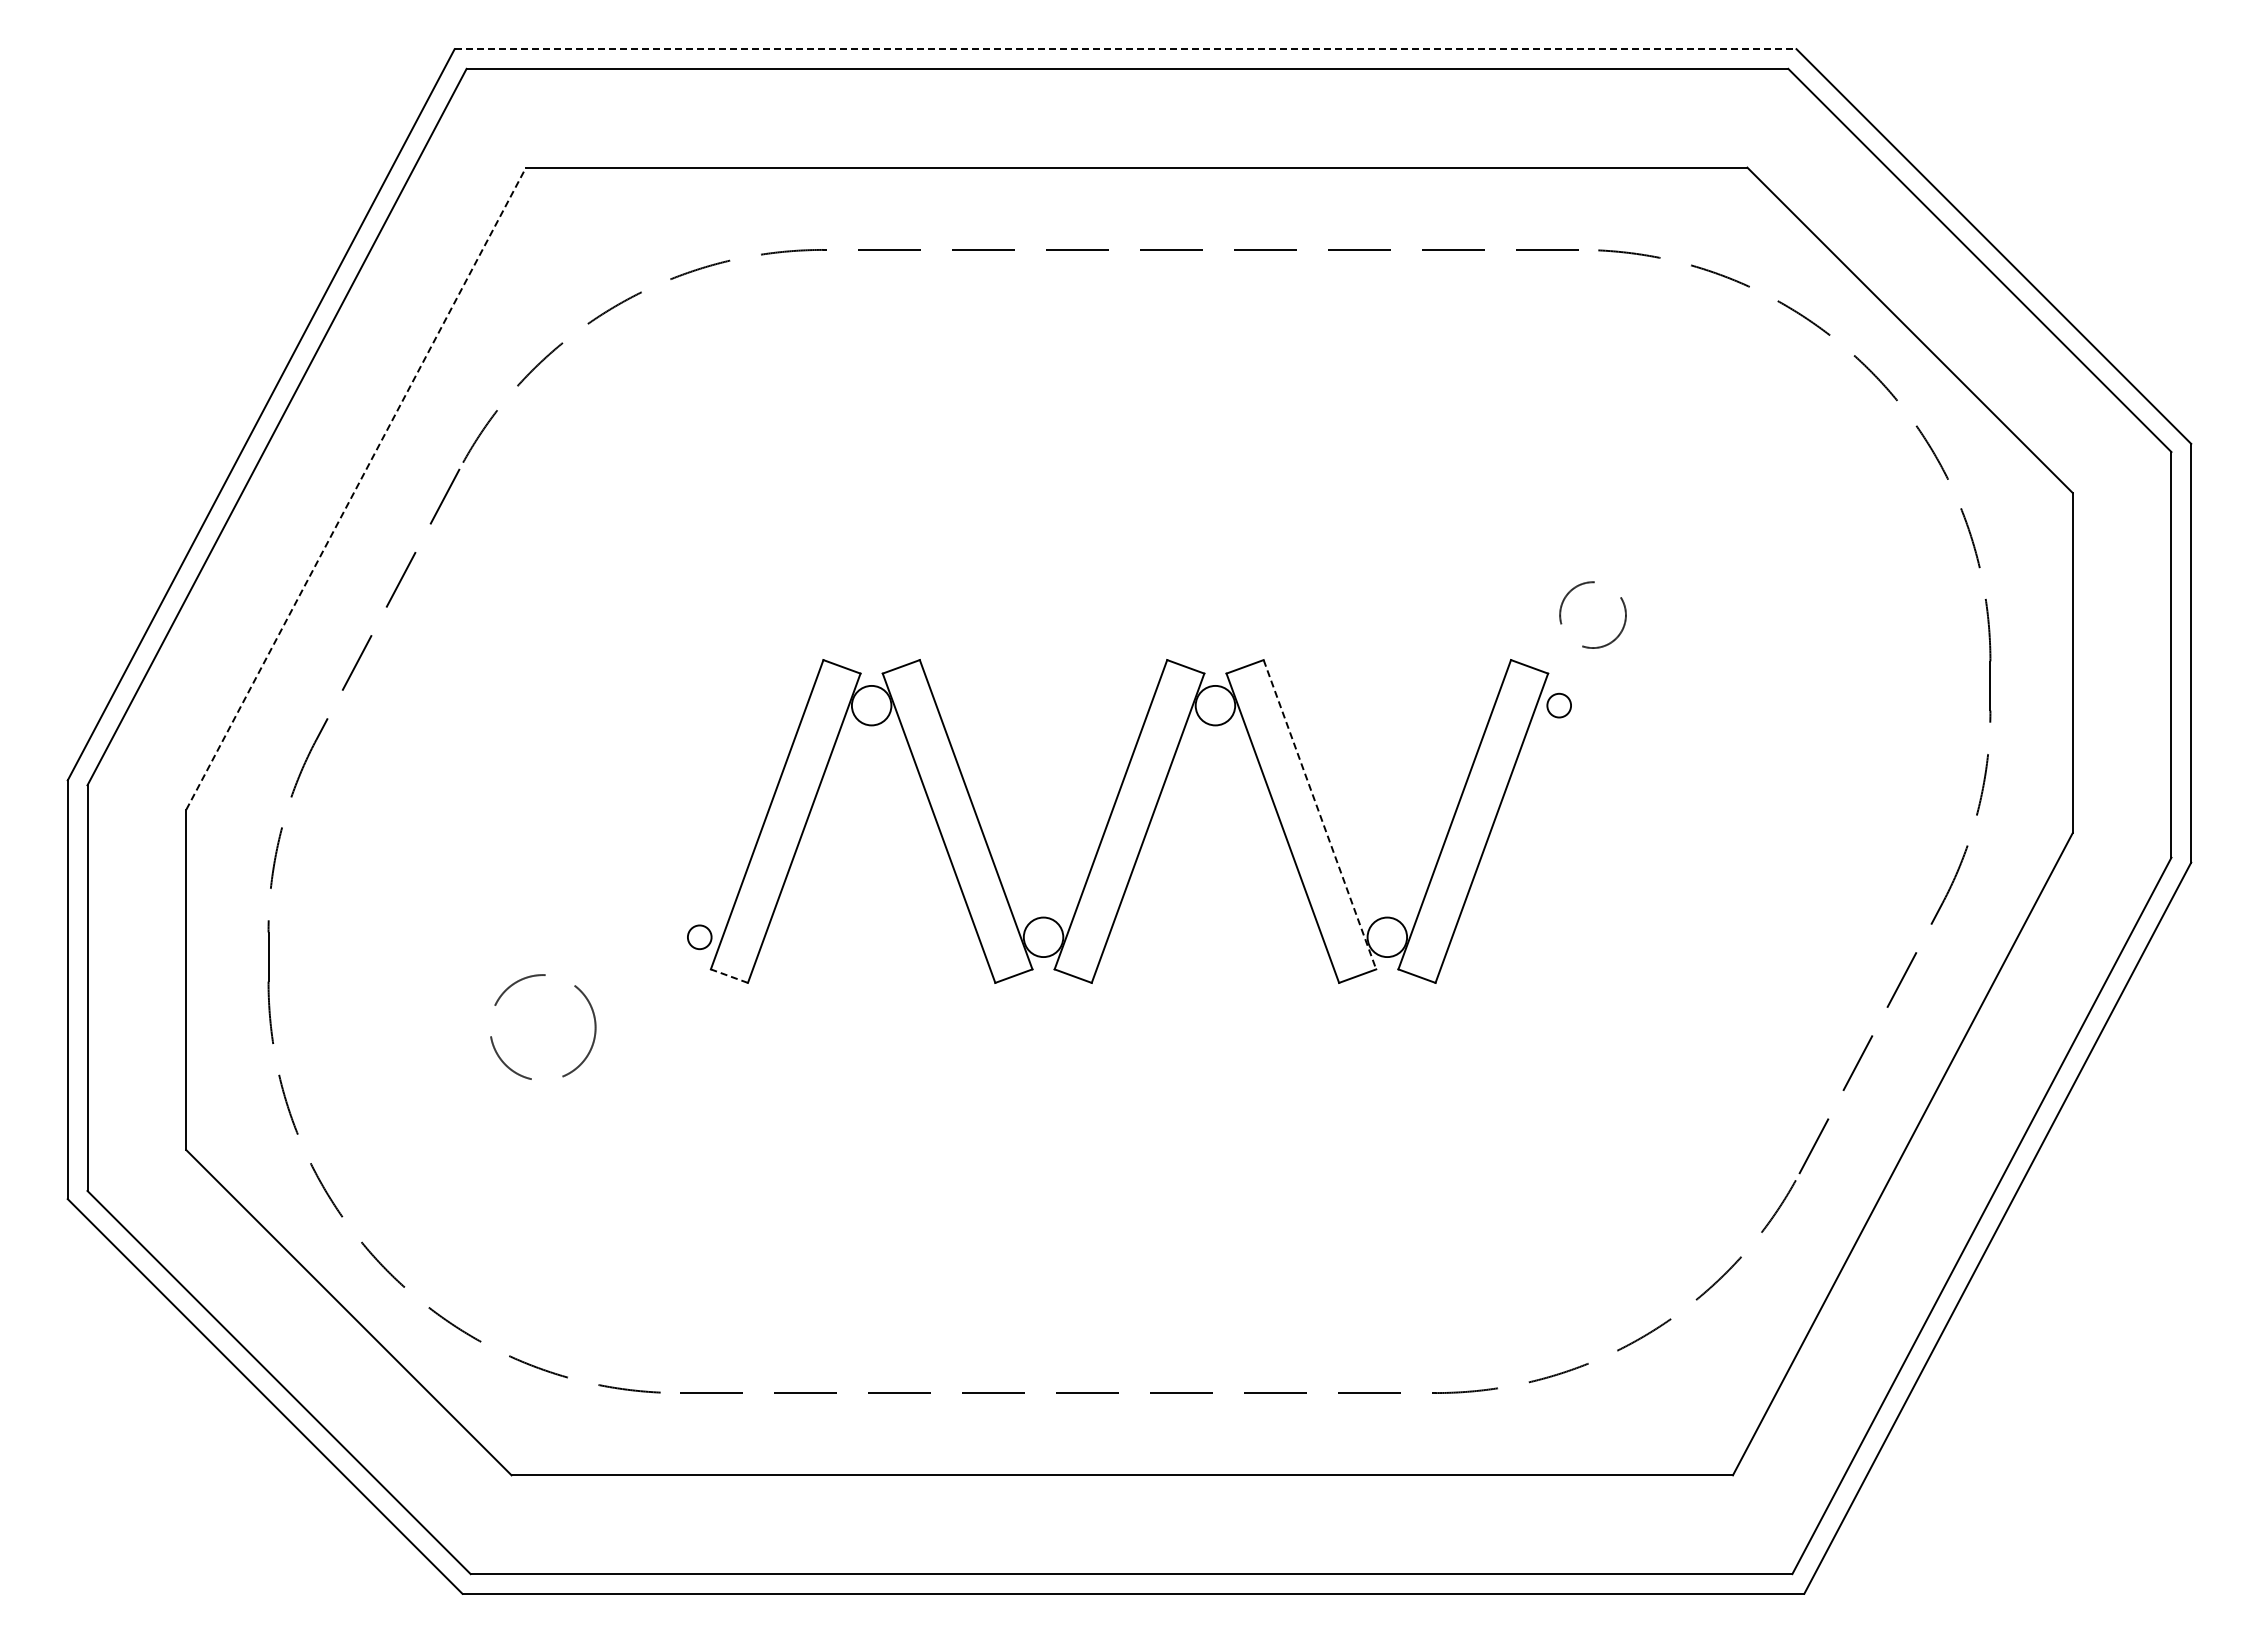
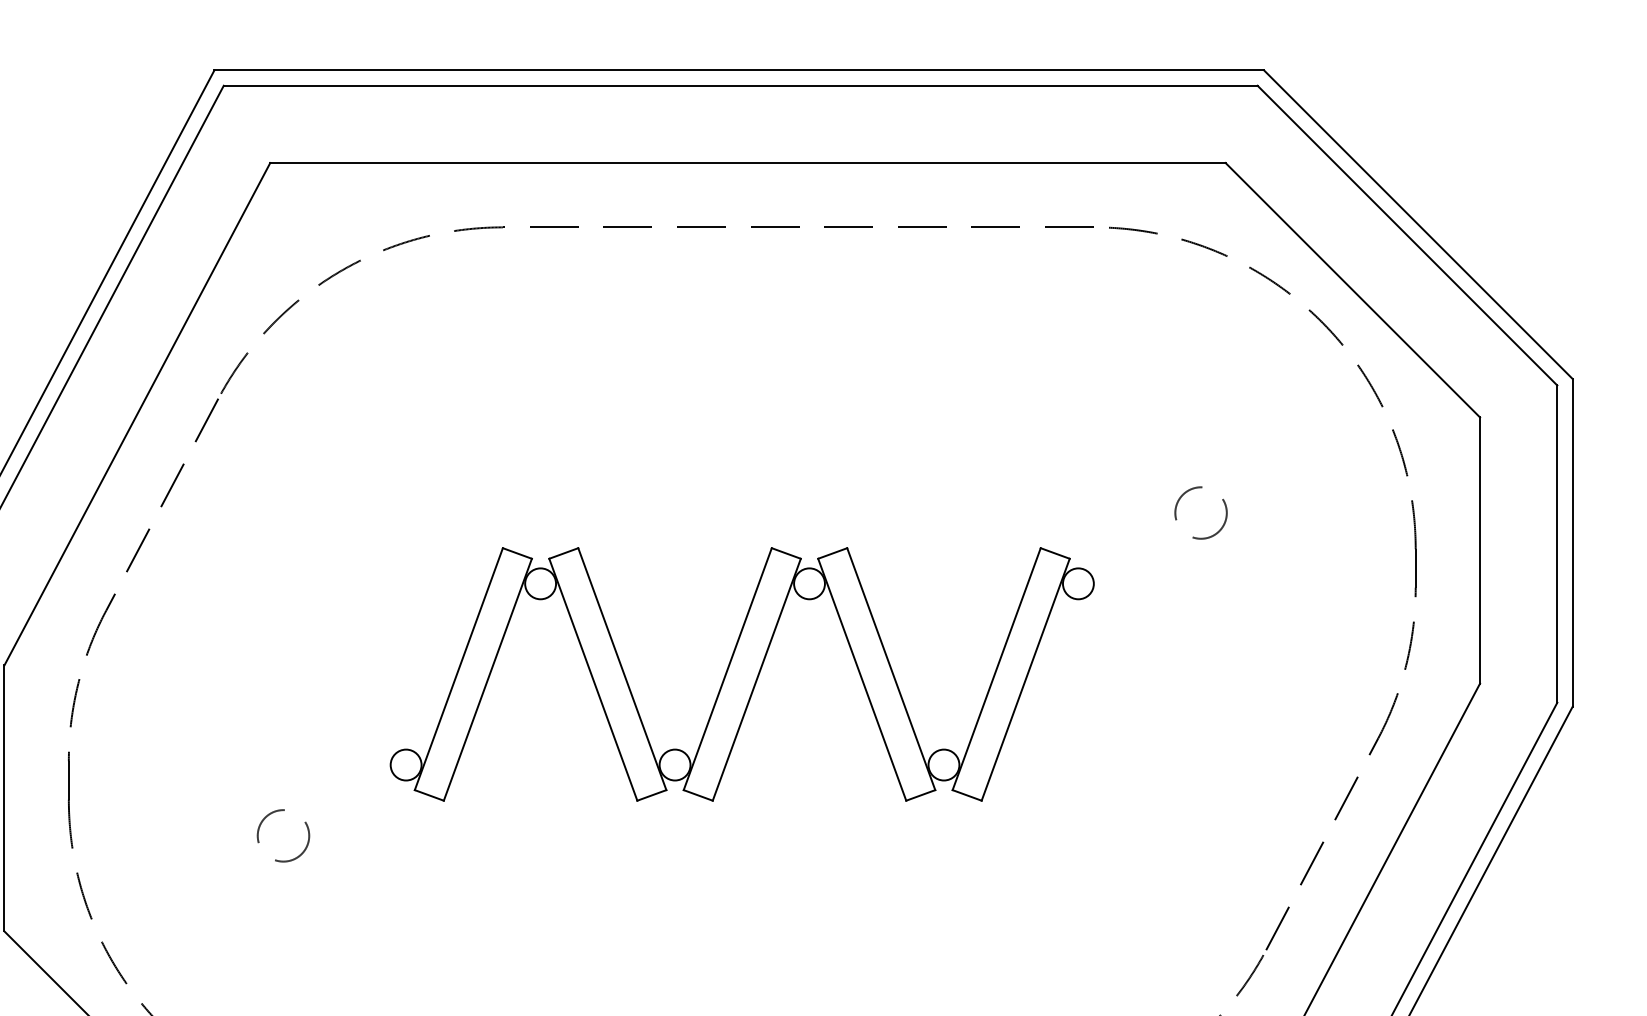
line: (1125, 49) -> (739, 70), dashed -> solid
line: (356, 488) -> (137, 413), dashed -> solid
circle: (1592, 614) -> (1200, 512), moved
circle: (1558, 705) -> (1077, 583), size x1.67
line: (1319, 814) -> (890, 668), dashed -> solid
circle: (699, 937) -> (405, 765), size x1.67
line: (729, 976) -> (429, 795), dashed -> solid
circle: (542, 1027) -> (283, 835), size x0.62

